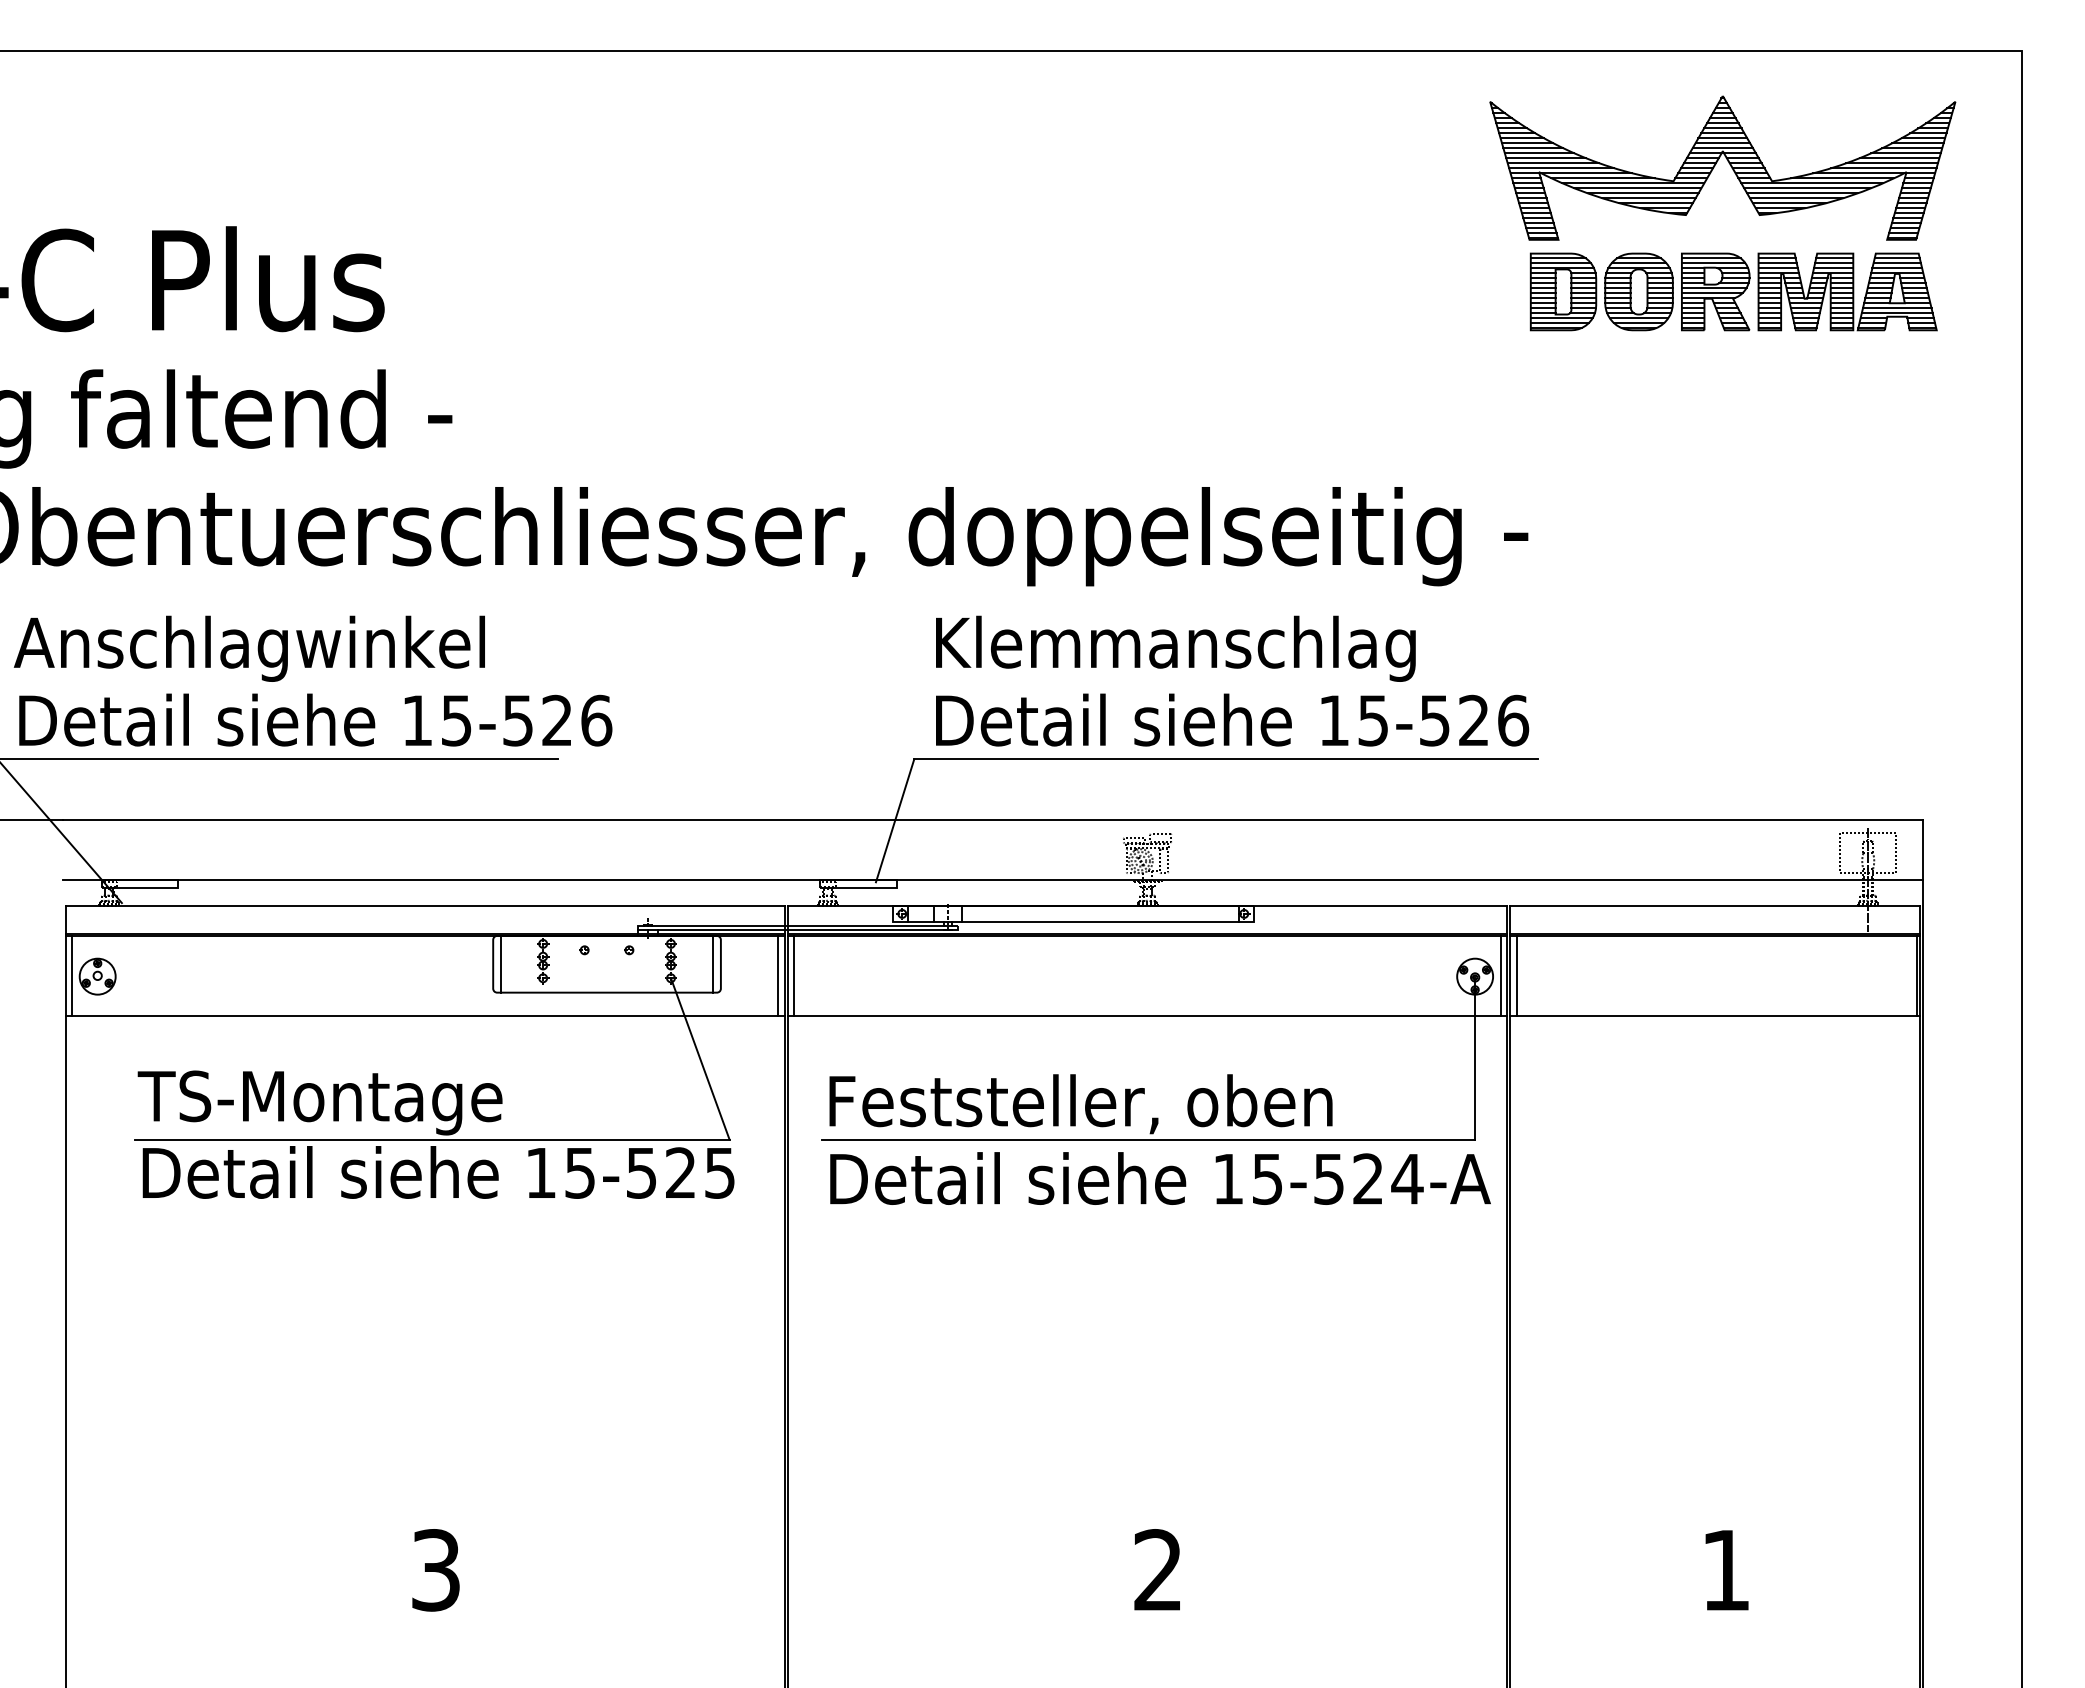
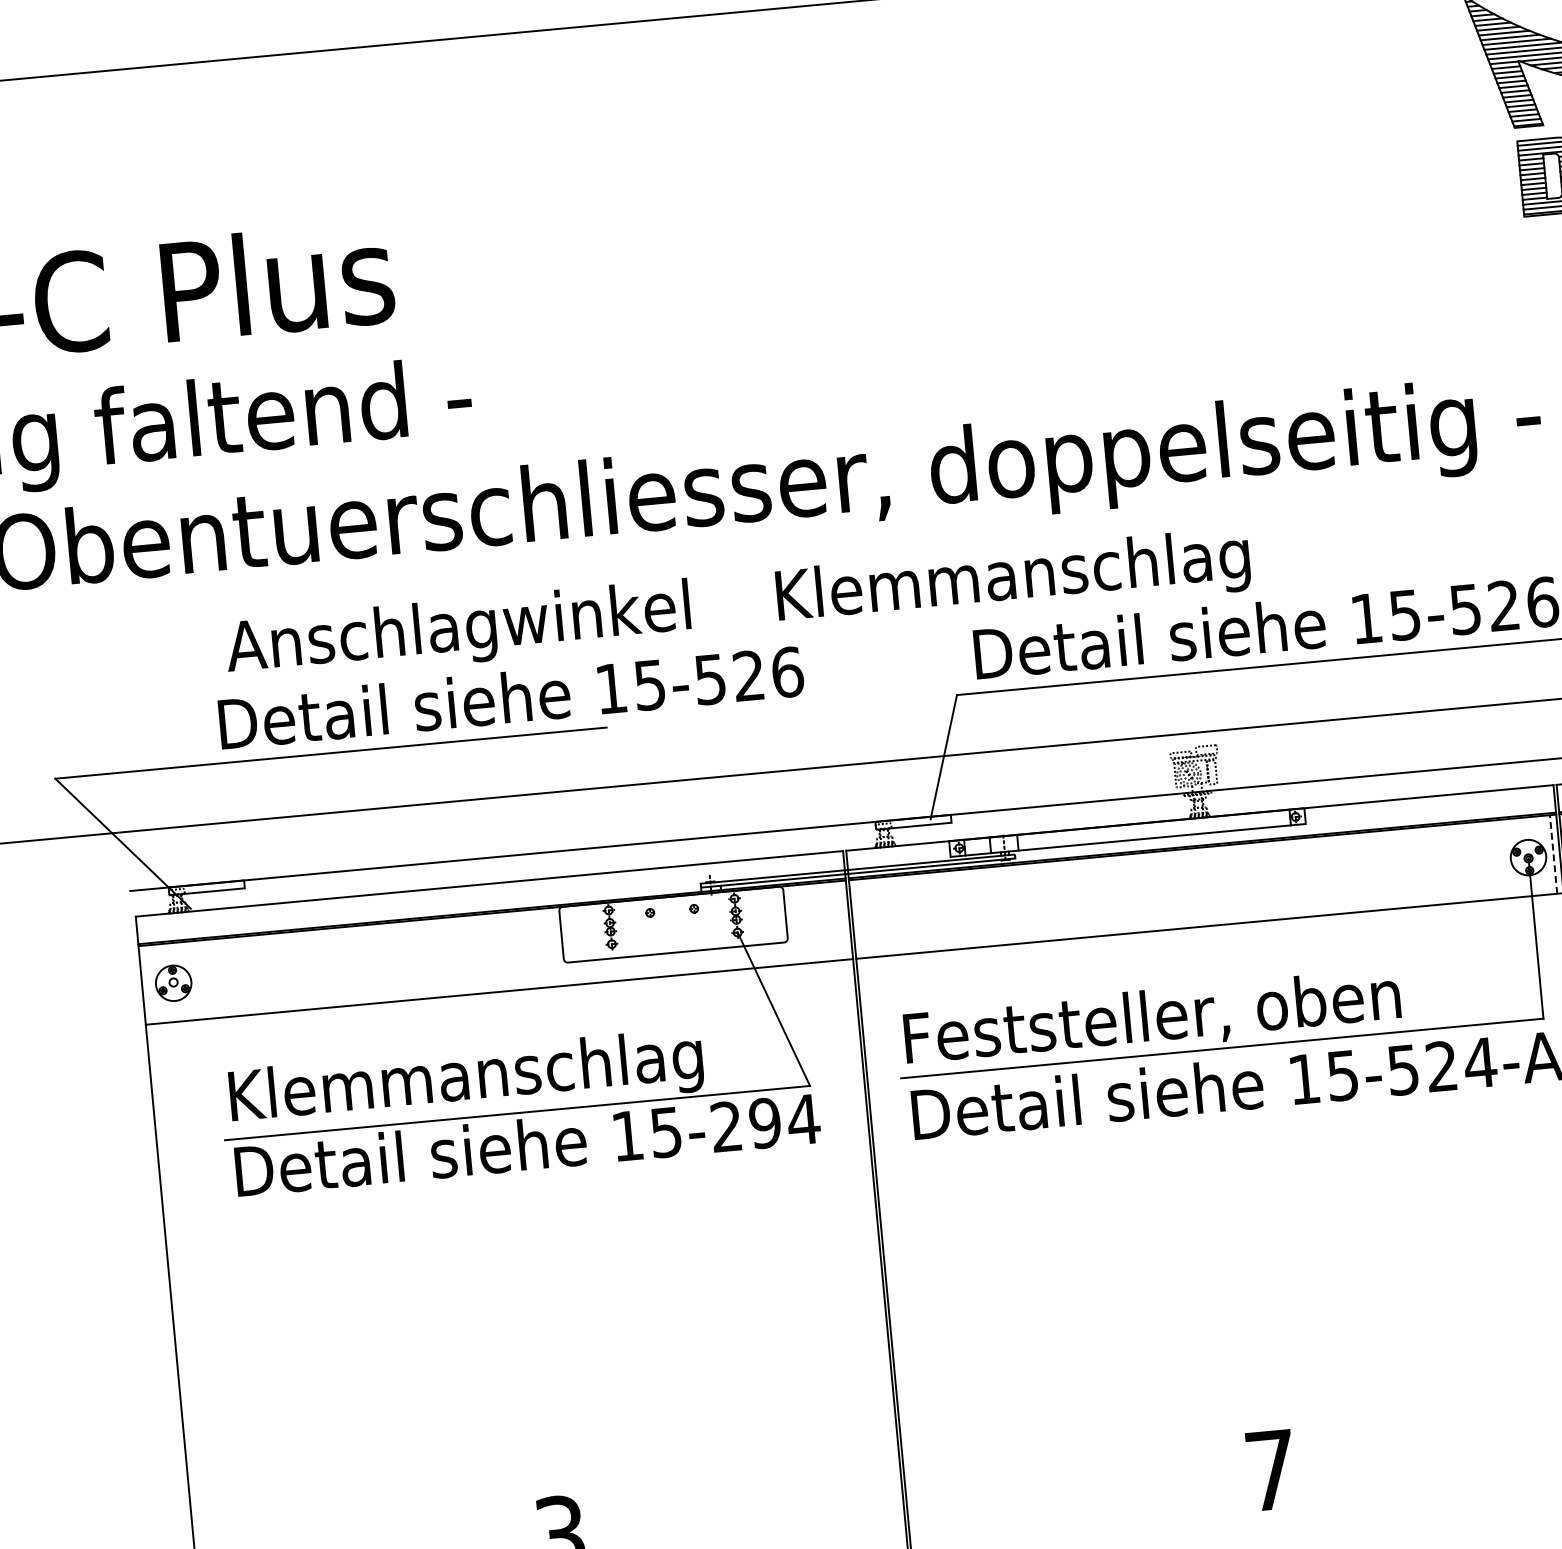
text: (248, 648) -> (457, 631), moved
text: (1175, 648) -> (1013, 579), moved
text: (315, 719) -> (511, 696), moved
line: (501, 963) -> (569, 933), removed
line: (712, 963) -> (777, 914), removed
line: (72, 975) -> (148, 984), removed
line: (778, 975) -> (843, 920), removed
line: (794, 975) -> (858, 918), removed
line: (1500, 975) -> (1553, 854), solid -> dashed
text: (380, 1102) -> (463, 1081), TS-Montage -> Klemmanschlag
text: (681, 1172) -> (765, 1122), 15-525 -> 15-294
text: (1157, 1569) -> (1270, 1469), 2 -> 7

